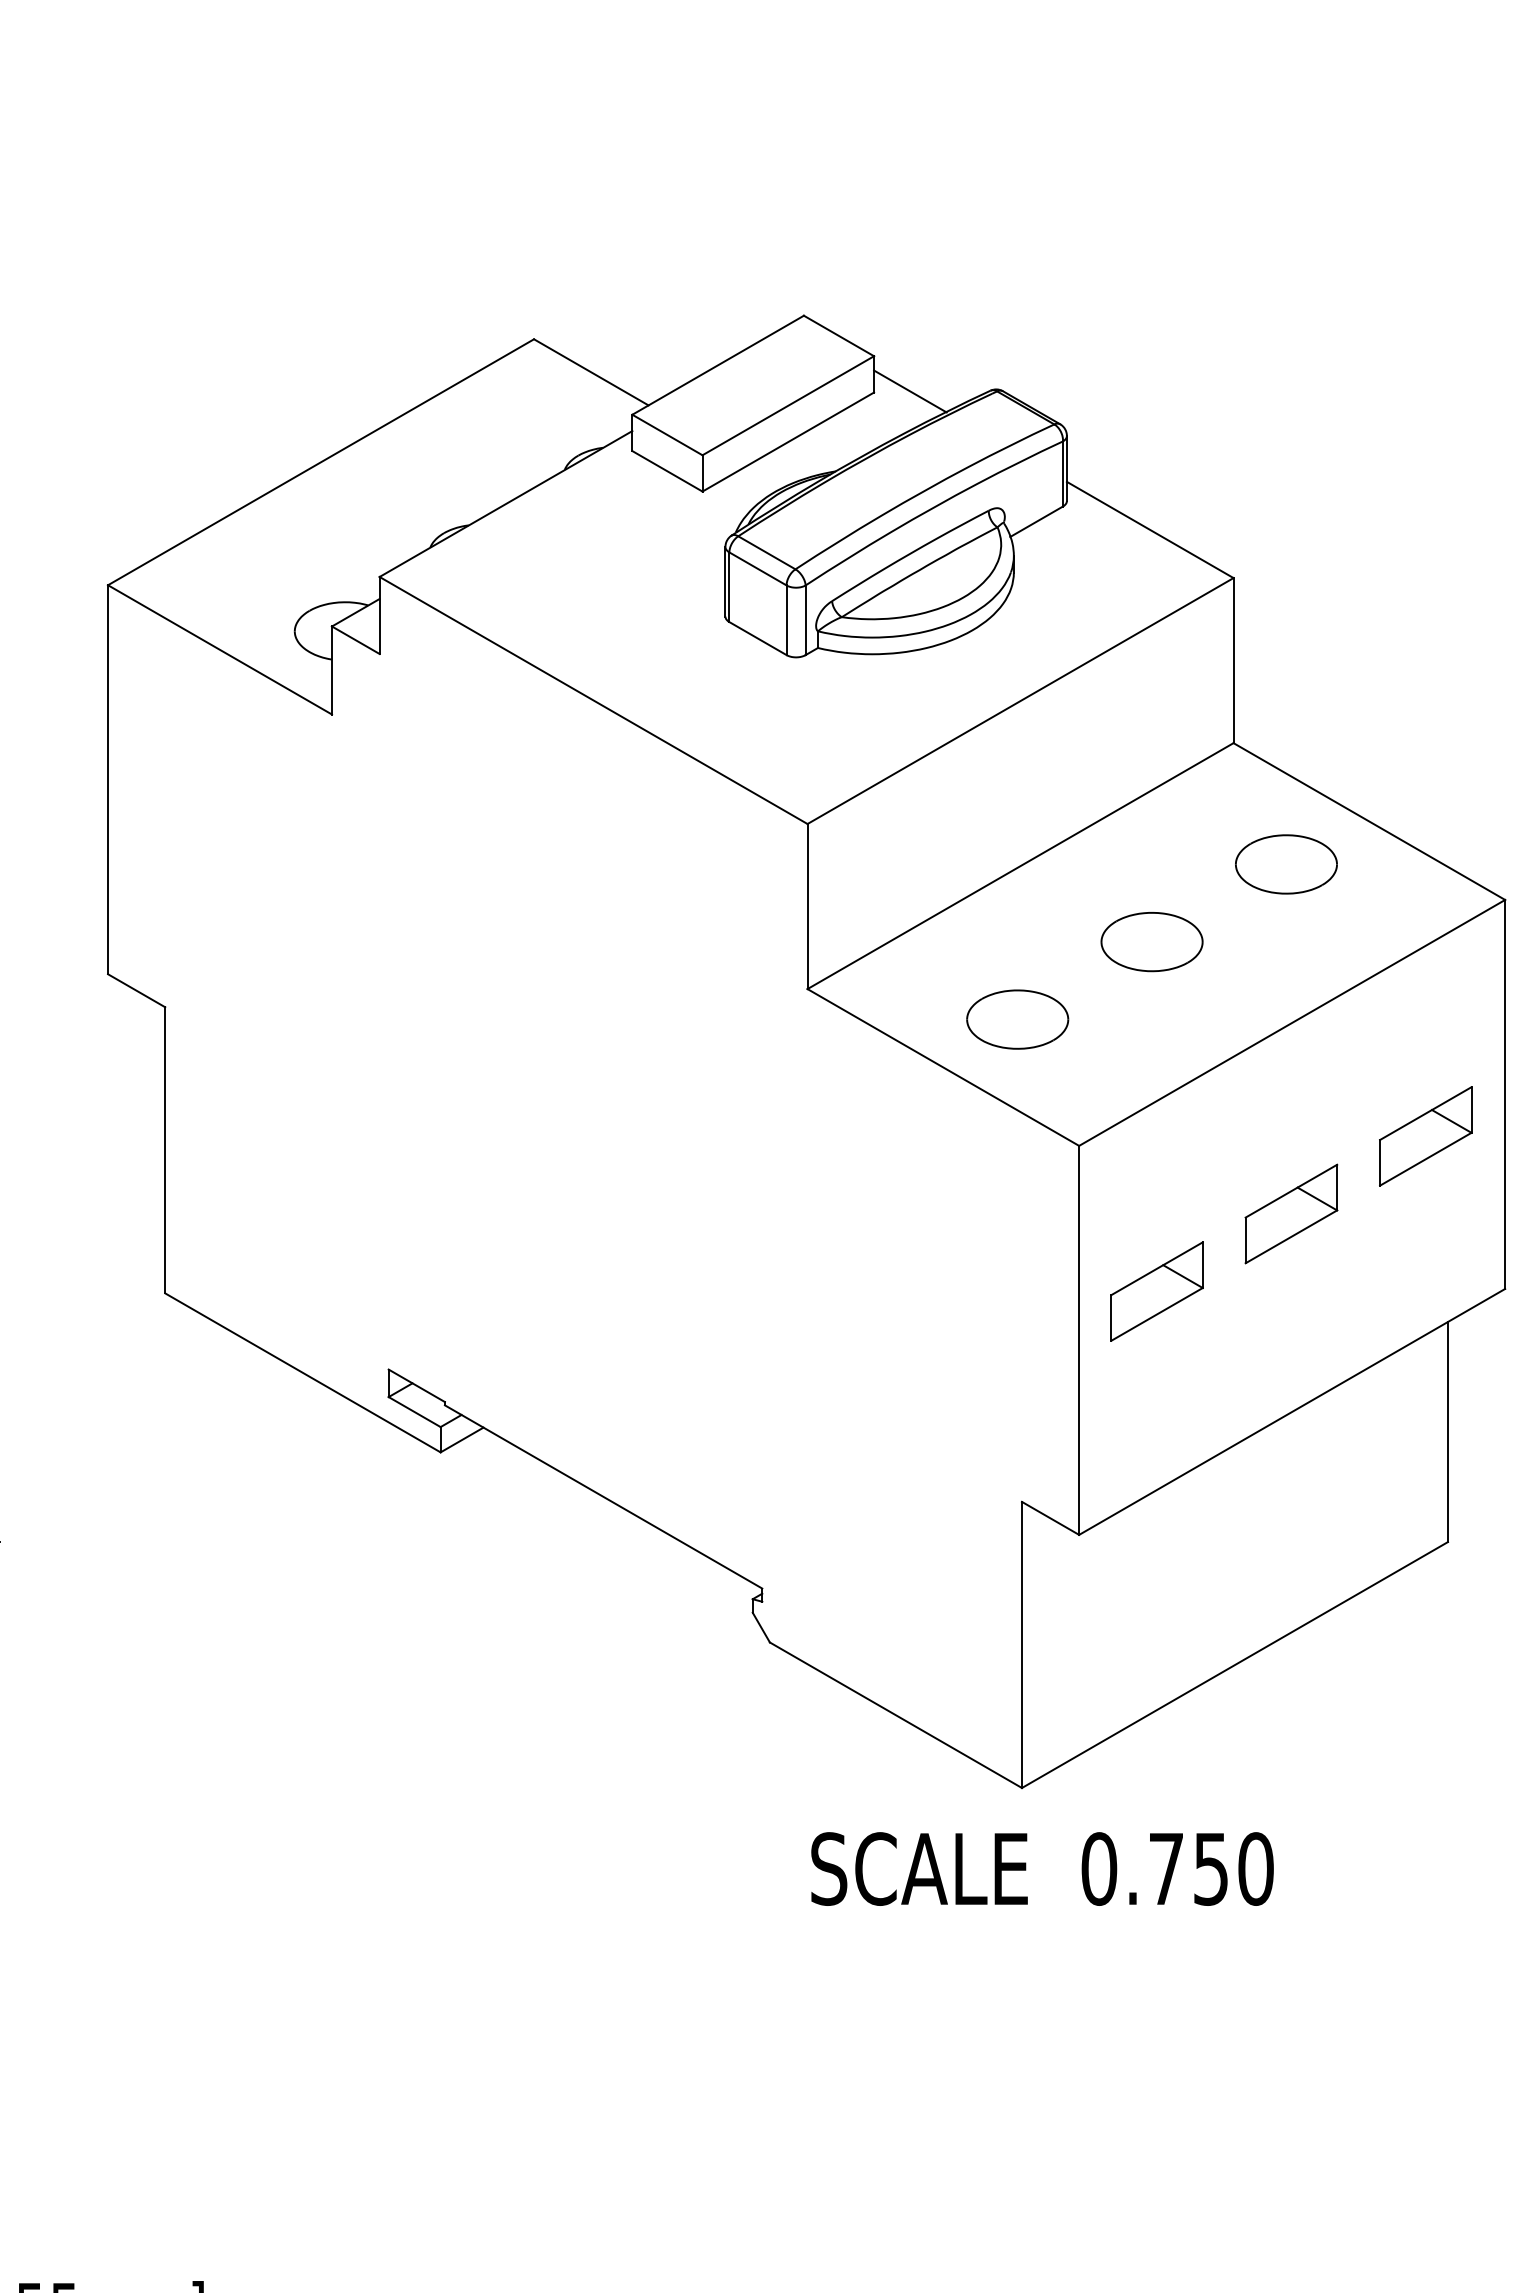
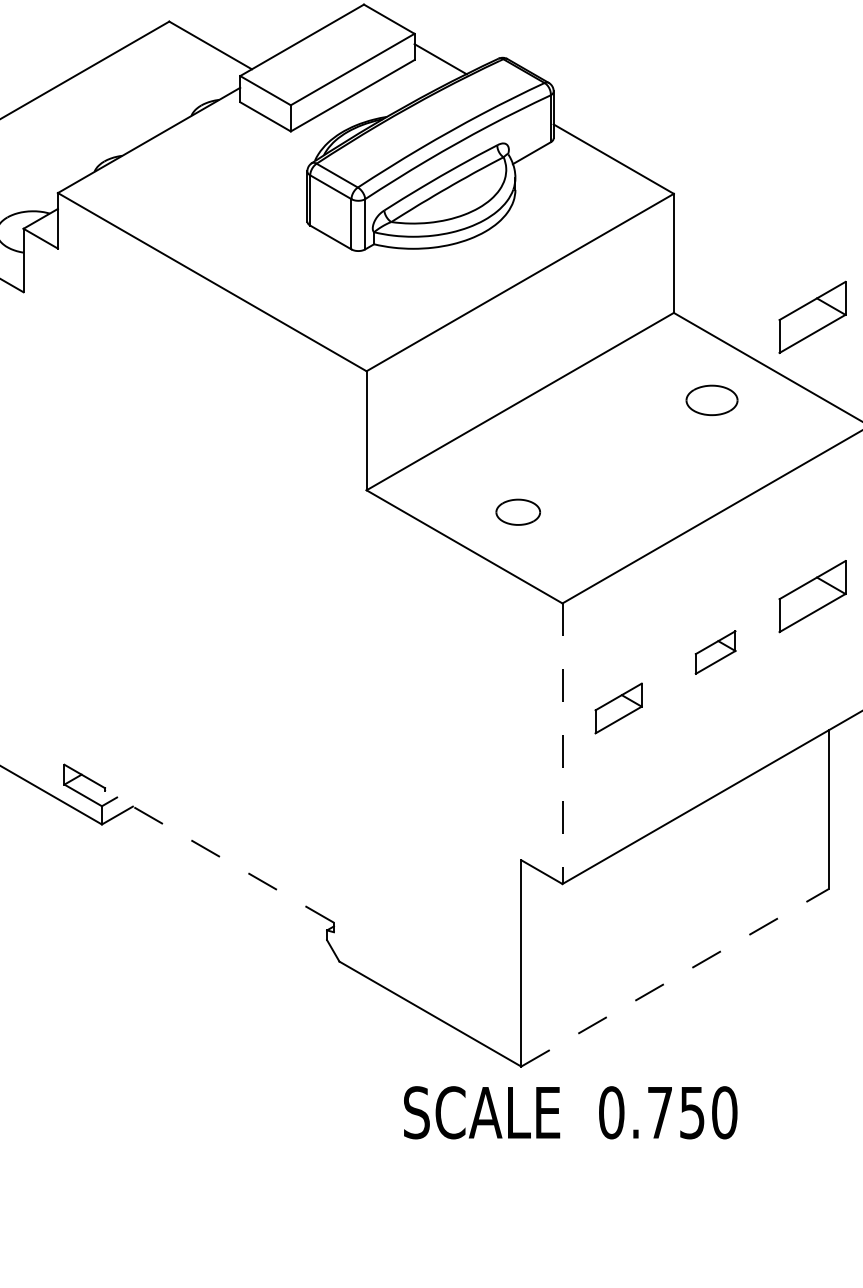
part: (1425, 749) -> (812, 317), added
part: (1286, 864) -> (712, 400), size x0.7
part: (1151, 942) -> (614, 456), removed
part: (1017, 1019) -> (518, 512), size x0.6
part: (1291, 1213) -> (715, 652), size x0.6
part: (1156, 1291) -> (618, 708), size x0.7
line: (1079, 1340) -> (562, 743), solid -> dashed
line: (603, 1496) -> (219, 856), solid -> dashed
line: (1234, 1665) -> (674, 978), solid -> dashed
text: (1042, 1868) -> (570, 1112), moved

